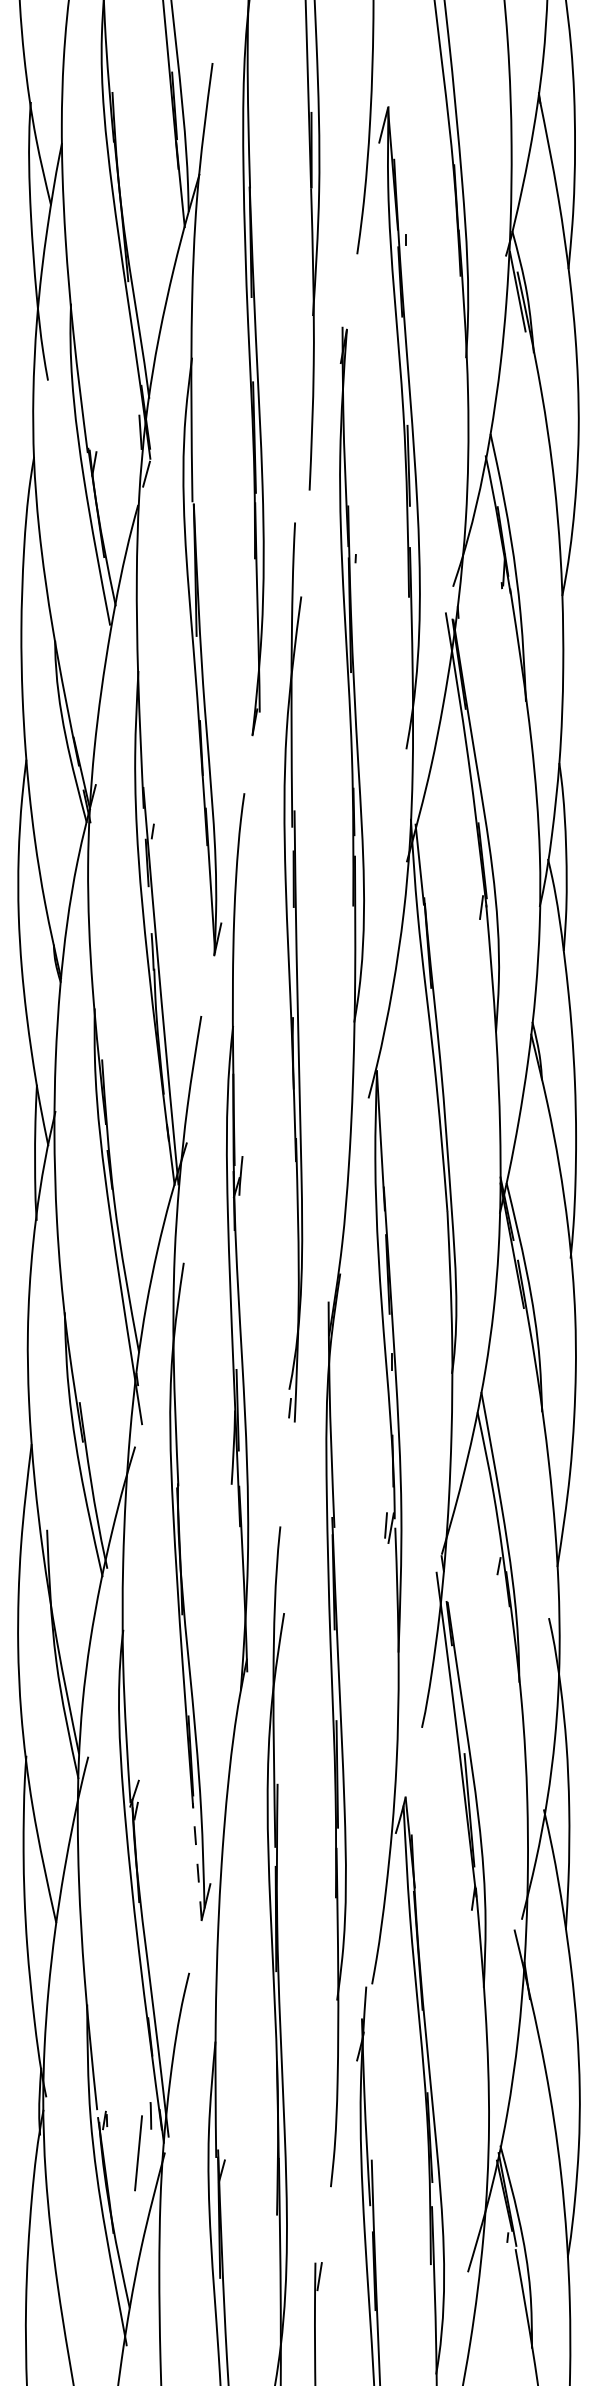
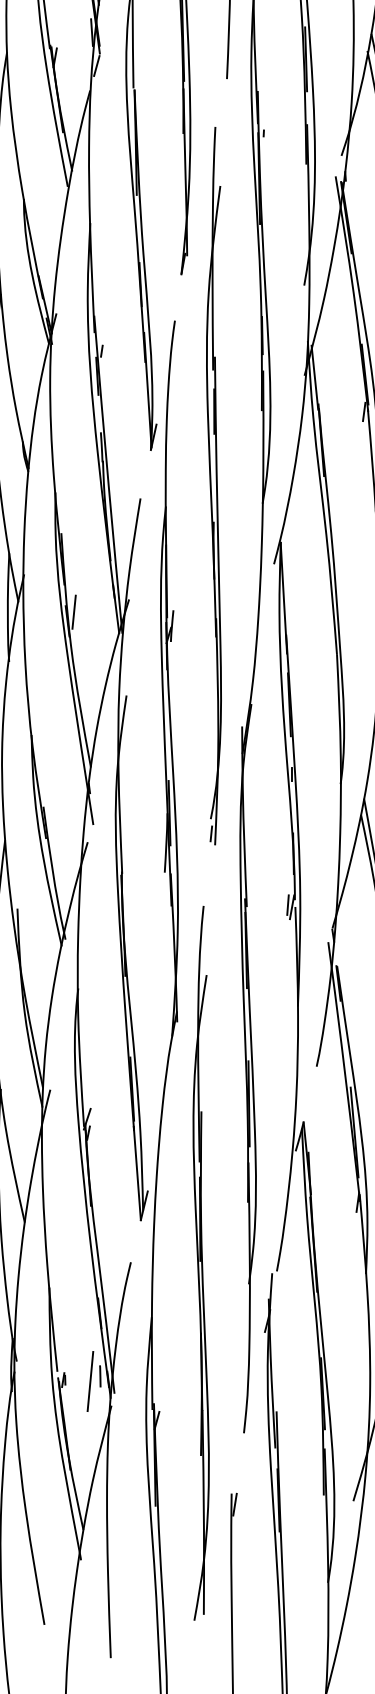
part: (293, 972) -> (214, 486), moved
line: (118, 1158) -> (74, 612), added
line: (197, 1861) -> (137, 1173), dashed -> solid
line: (138, 2153) -> (90, 1381), moved

